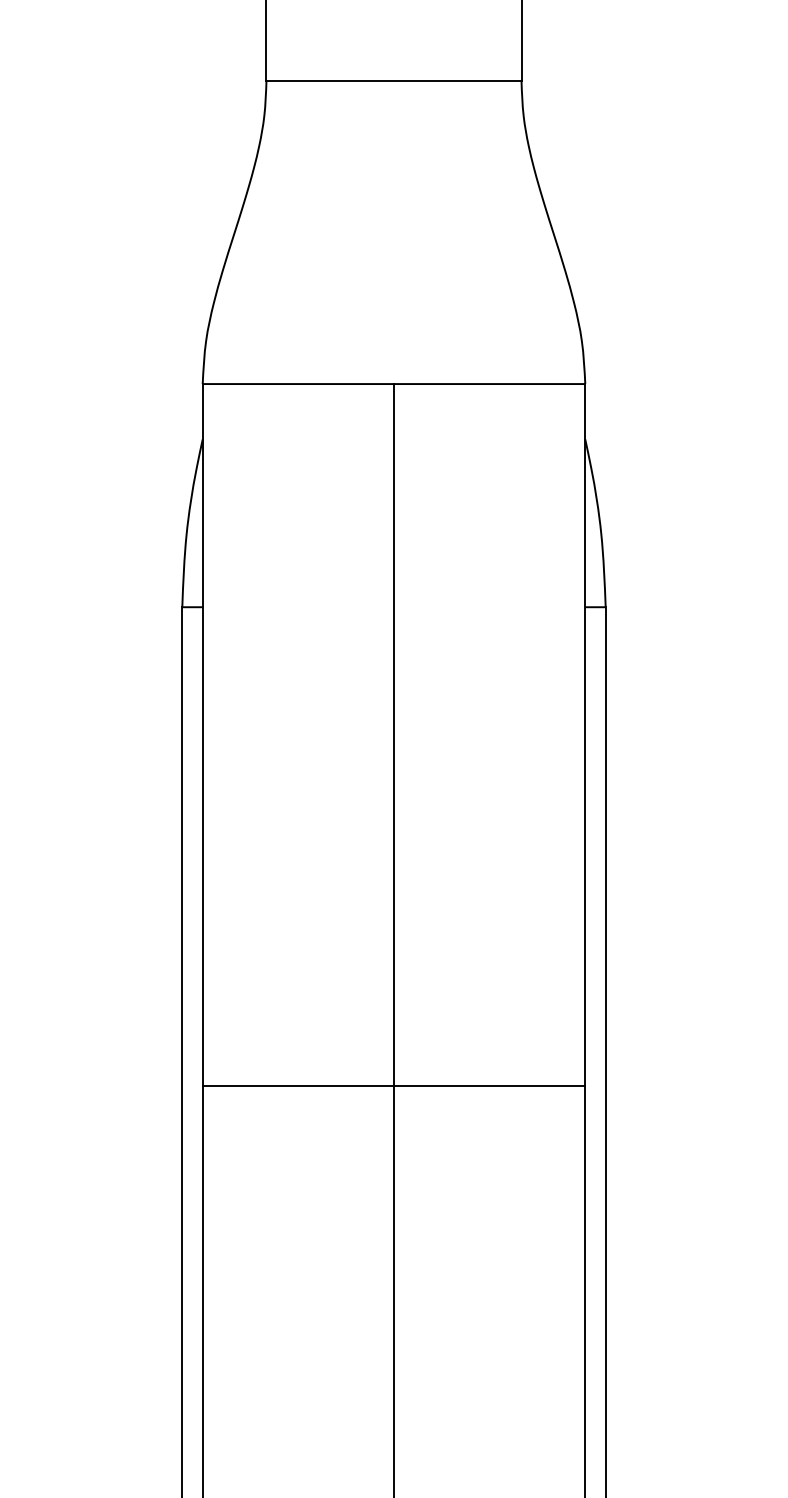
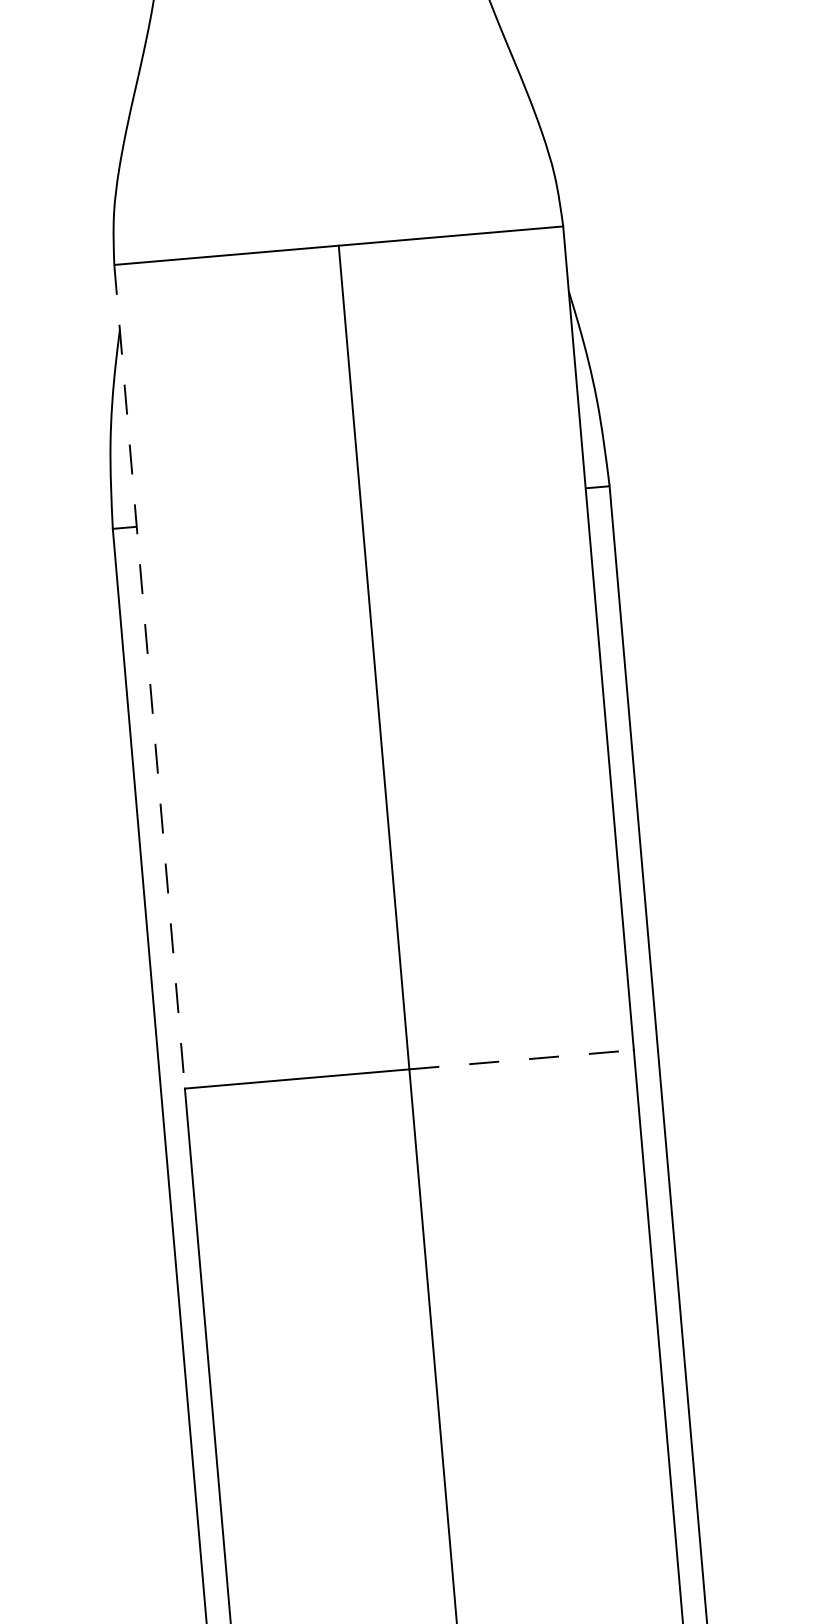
line: (202, 735) -> (149, 677), solid -> dashed
line: (489, 1086) -> (521, 1060), solid -> dashed

